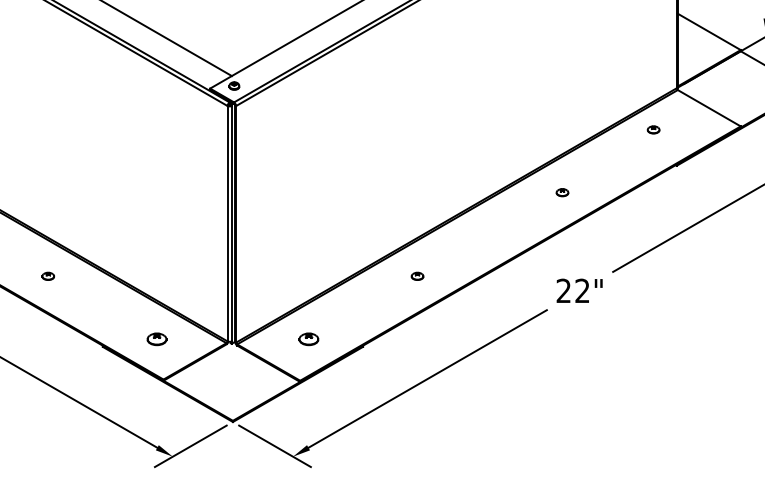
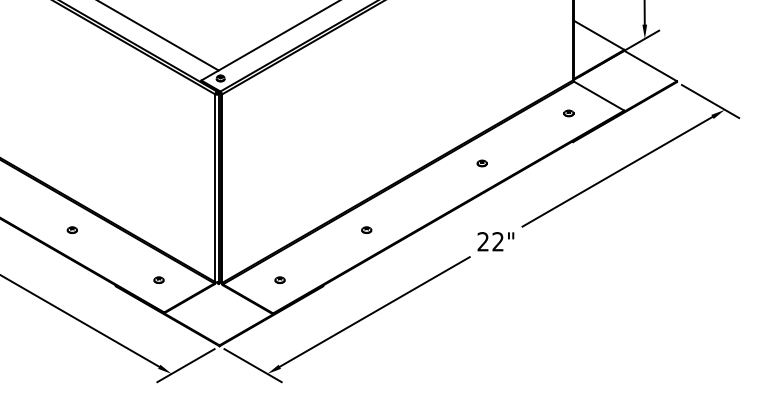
part: (653, 129) -> (568, 113), moved
part: (156, 338) -> (158, 279), size x0.62
part: (308, 338) -> (279, 279), size x0.62

